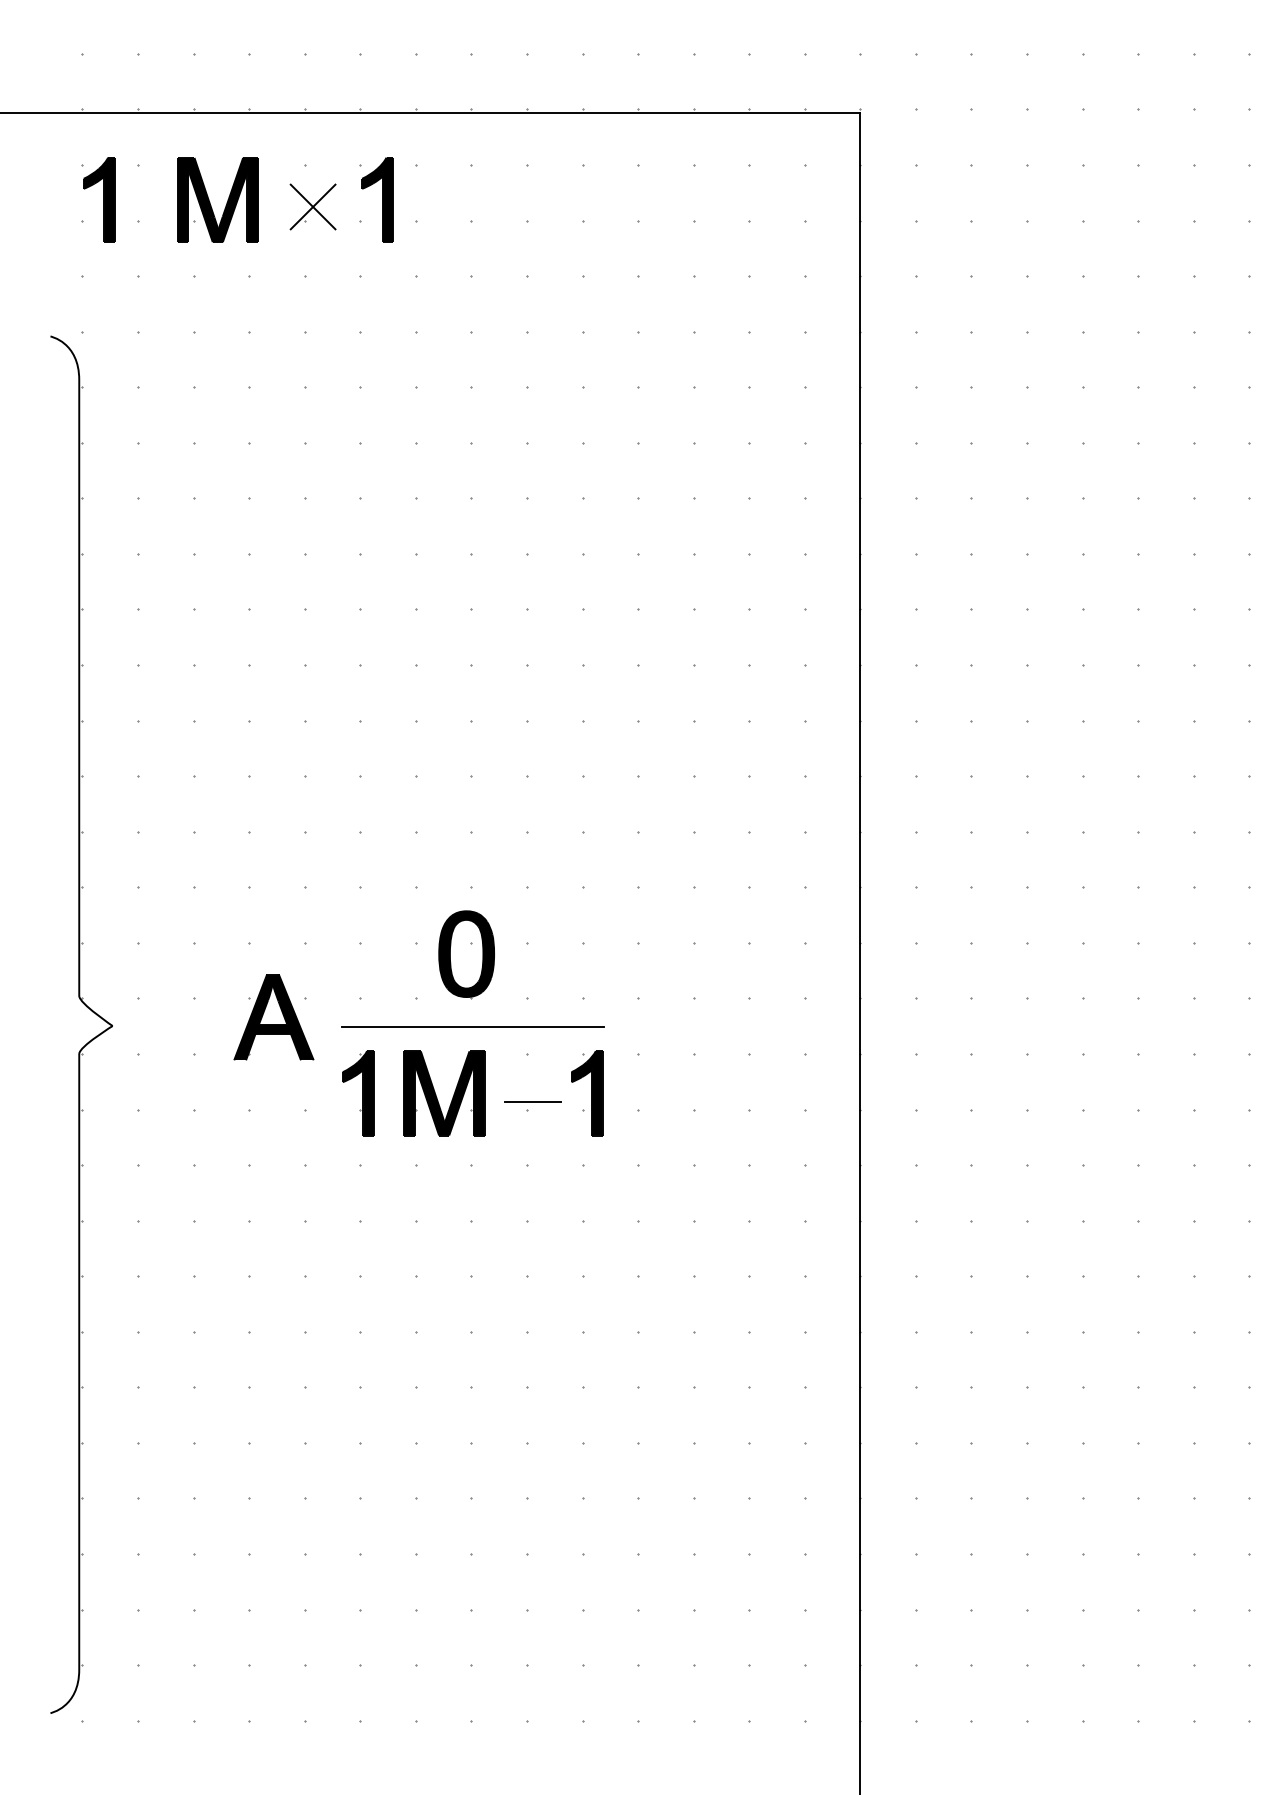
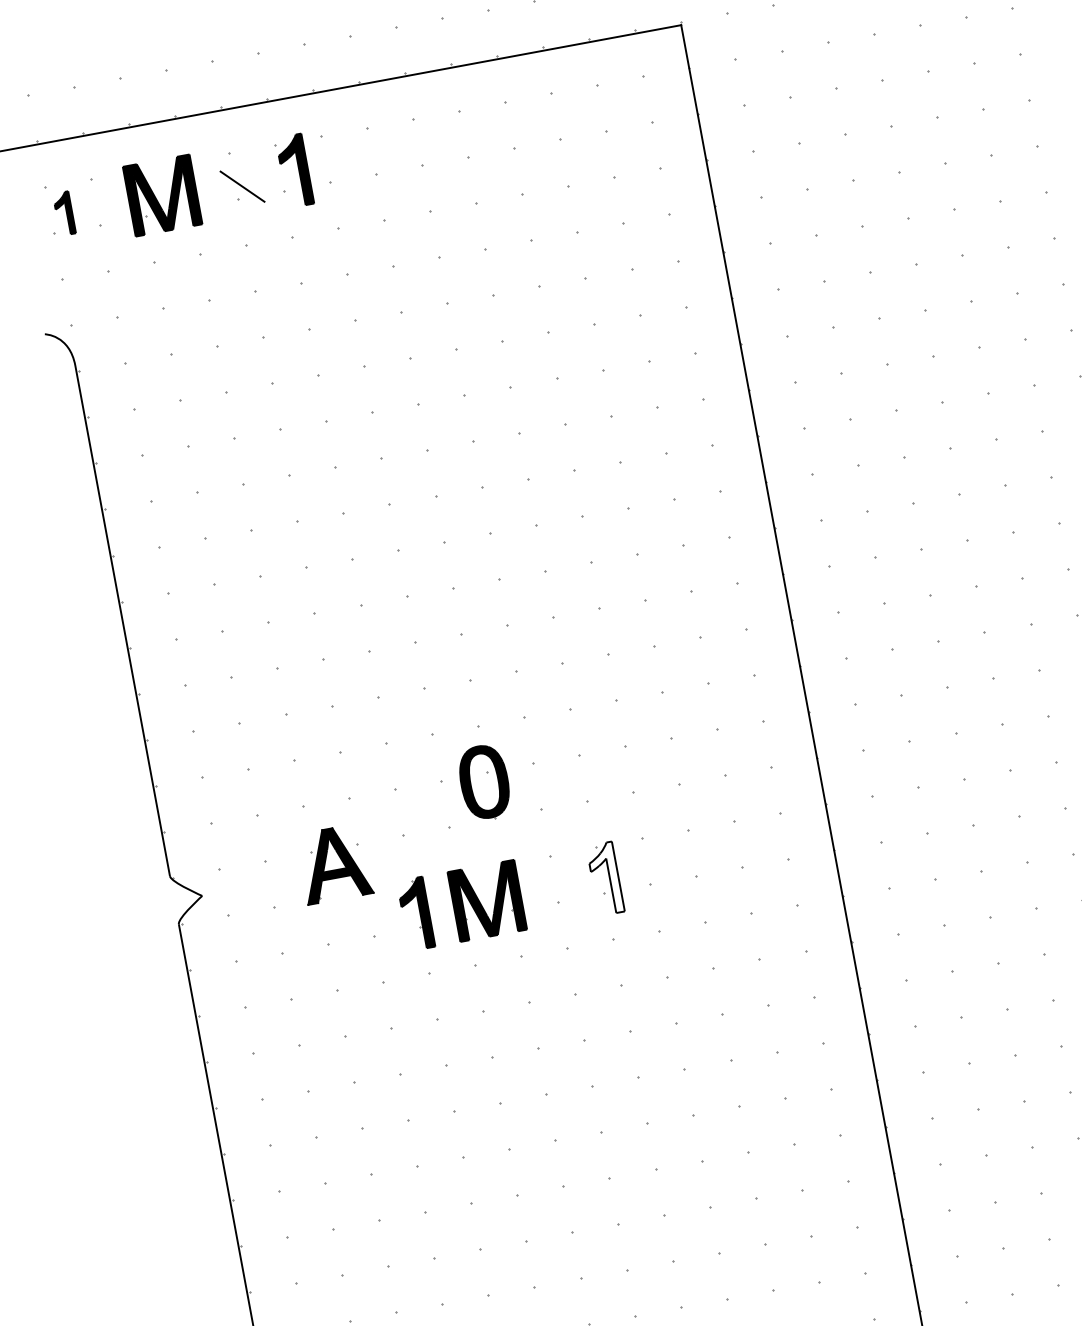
part: (99, 199) -> (64, 213), size x0.6
line: (312, 206) -> (241, 186), removed
line: (472, 1026) -> (500, 841), removed
fill: (586, 1093) -> (605, 879), removed
line: (532, 1101) -> (561, 894), removed

